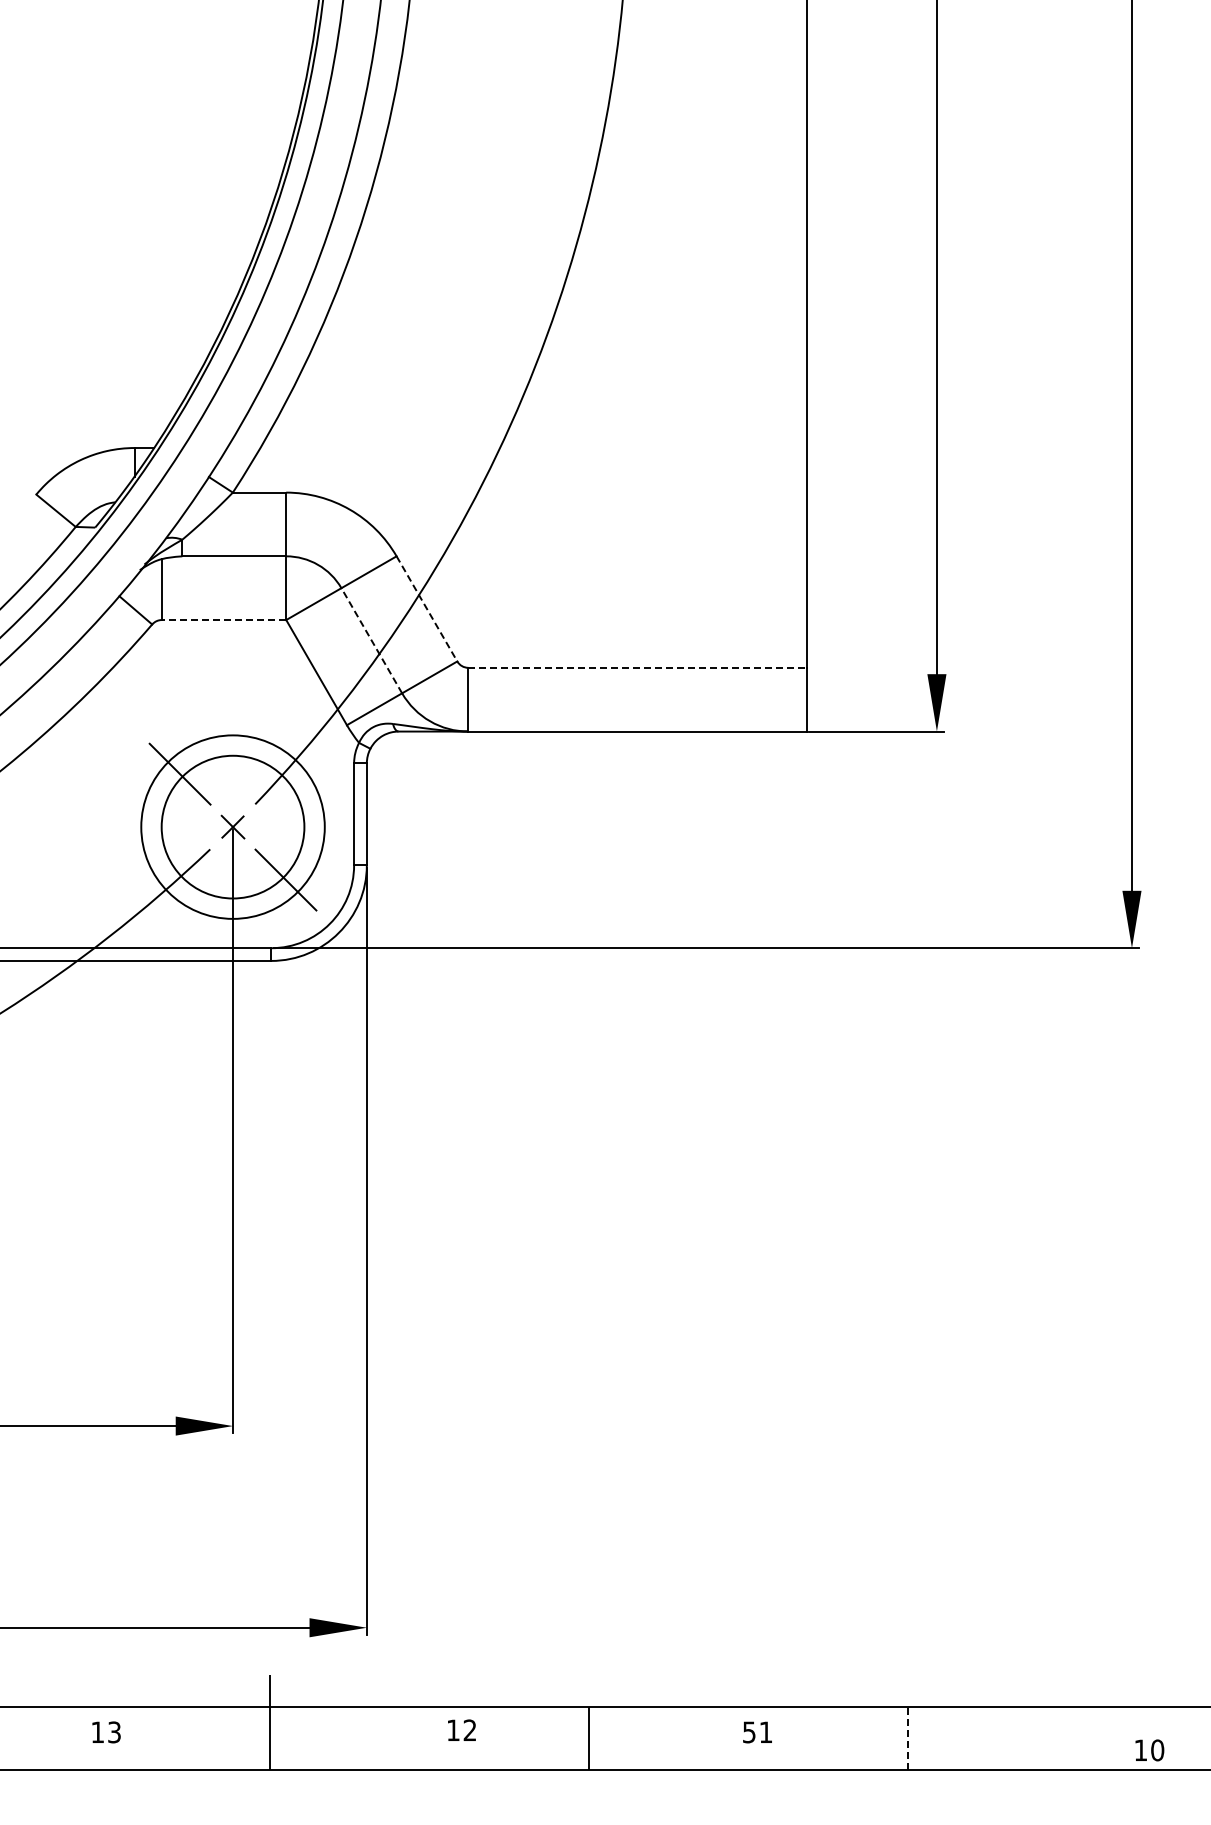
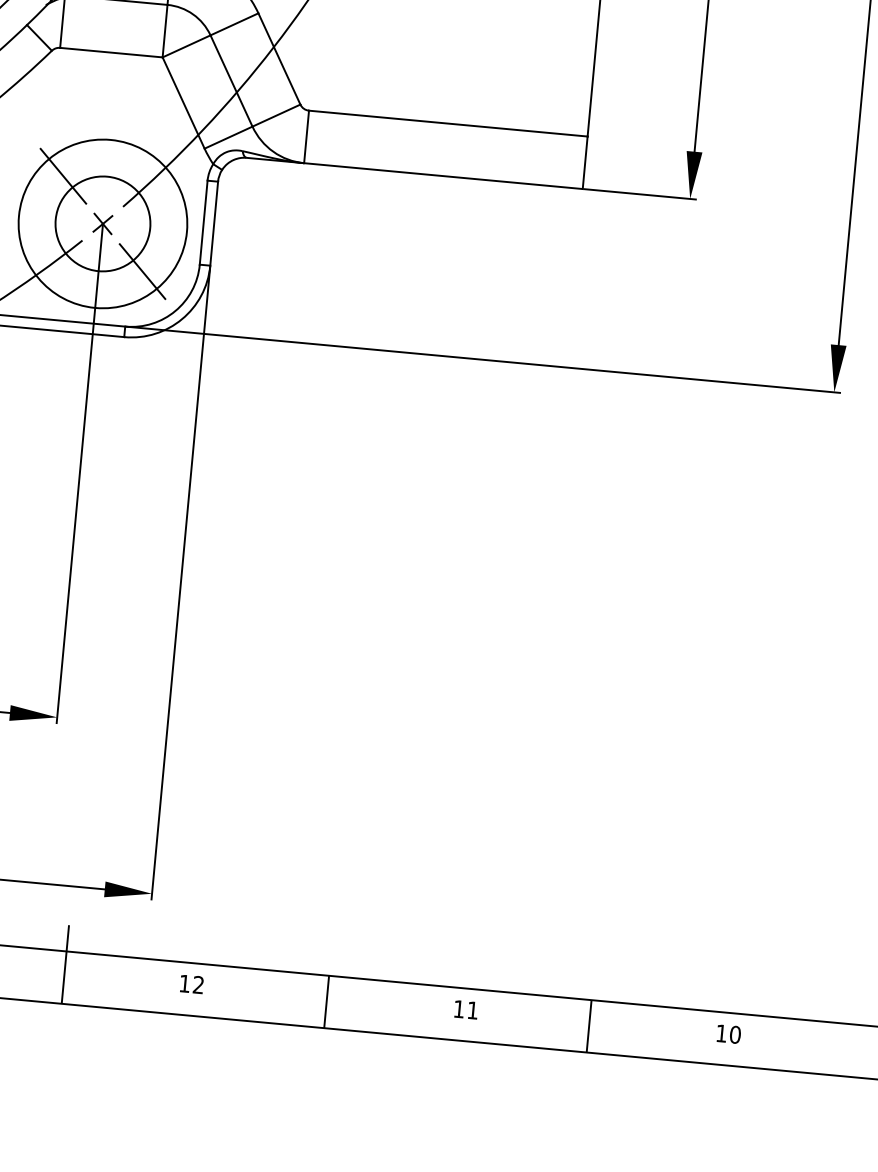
line: (426, 608) -> (279, 58), dashed -> solid
line: (223, 620) -> (110, 52), dashed -> solid
line: (371, 640) -> (231, 80), dashed -> solid
line: (637, 667) -> (448, 123), dashed -> solid
circle: (232, 826) -> (102, 223), size x0.62
circle: (233, 827) -> (103, 224), size x1.43
text: (461, 1729) -> (191, 983), moved
text: (749, 1732) -> (459, 1009), 51 -> 11
line: (907, 1738) -> (588, 1026), dashed -> solid
text: (1149, 1750) -> (728, 1034), moved

